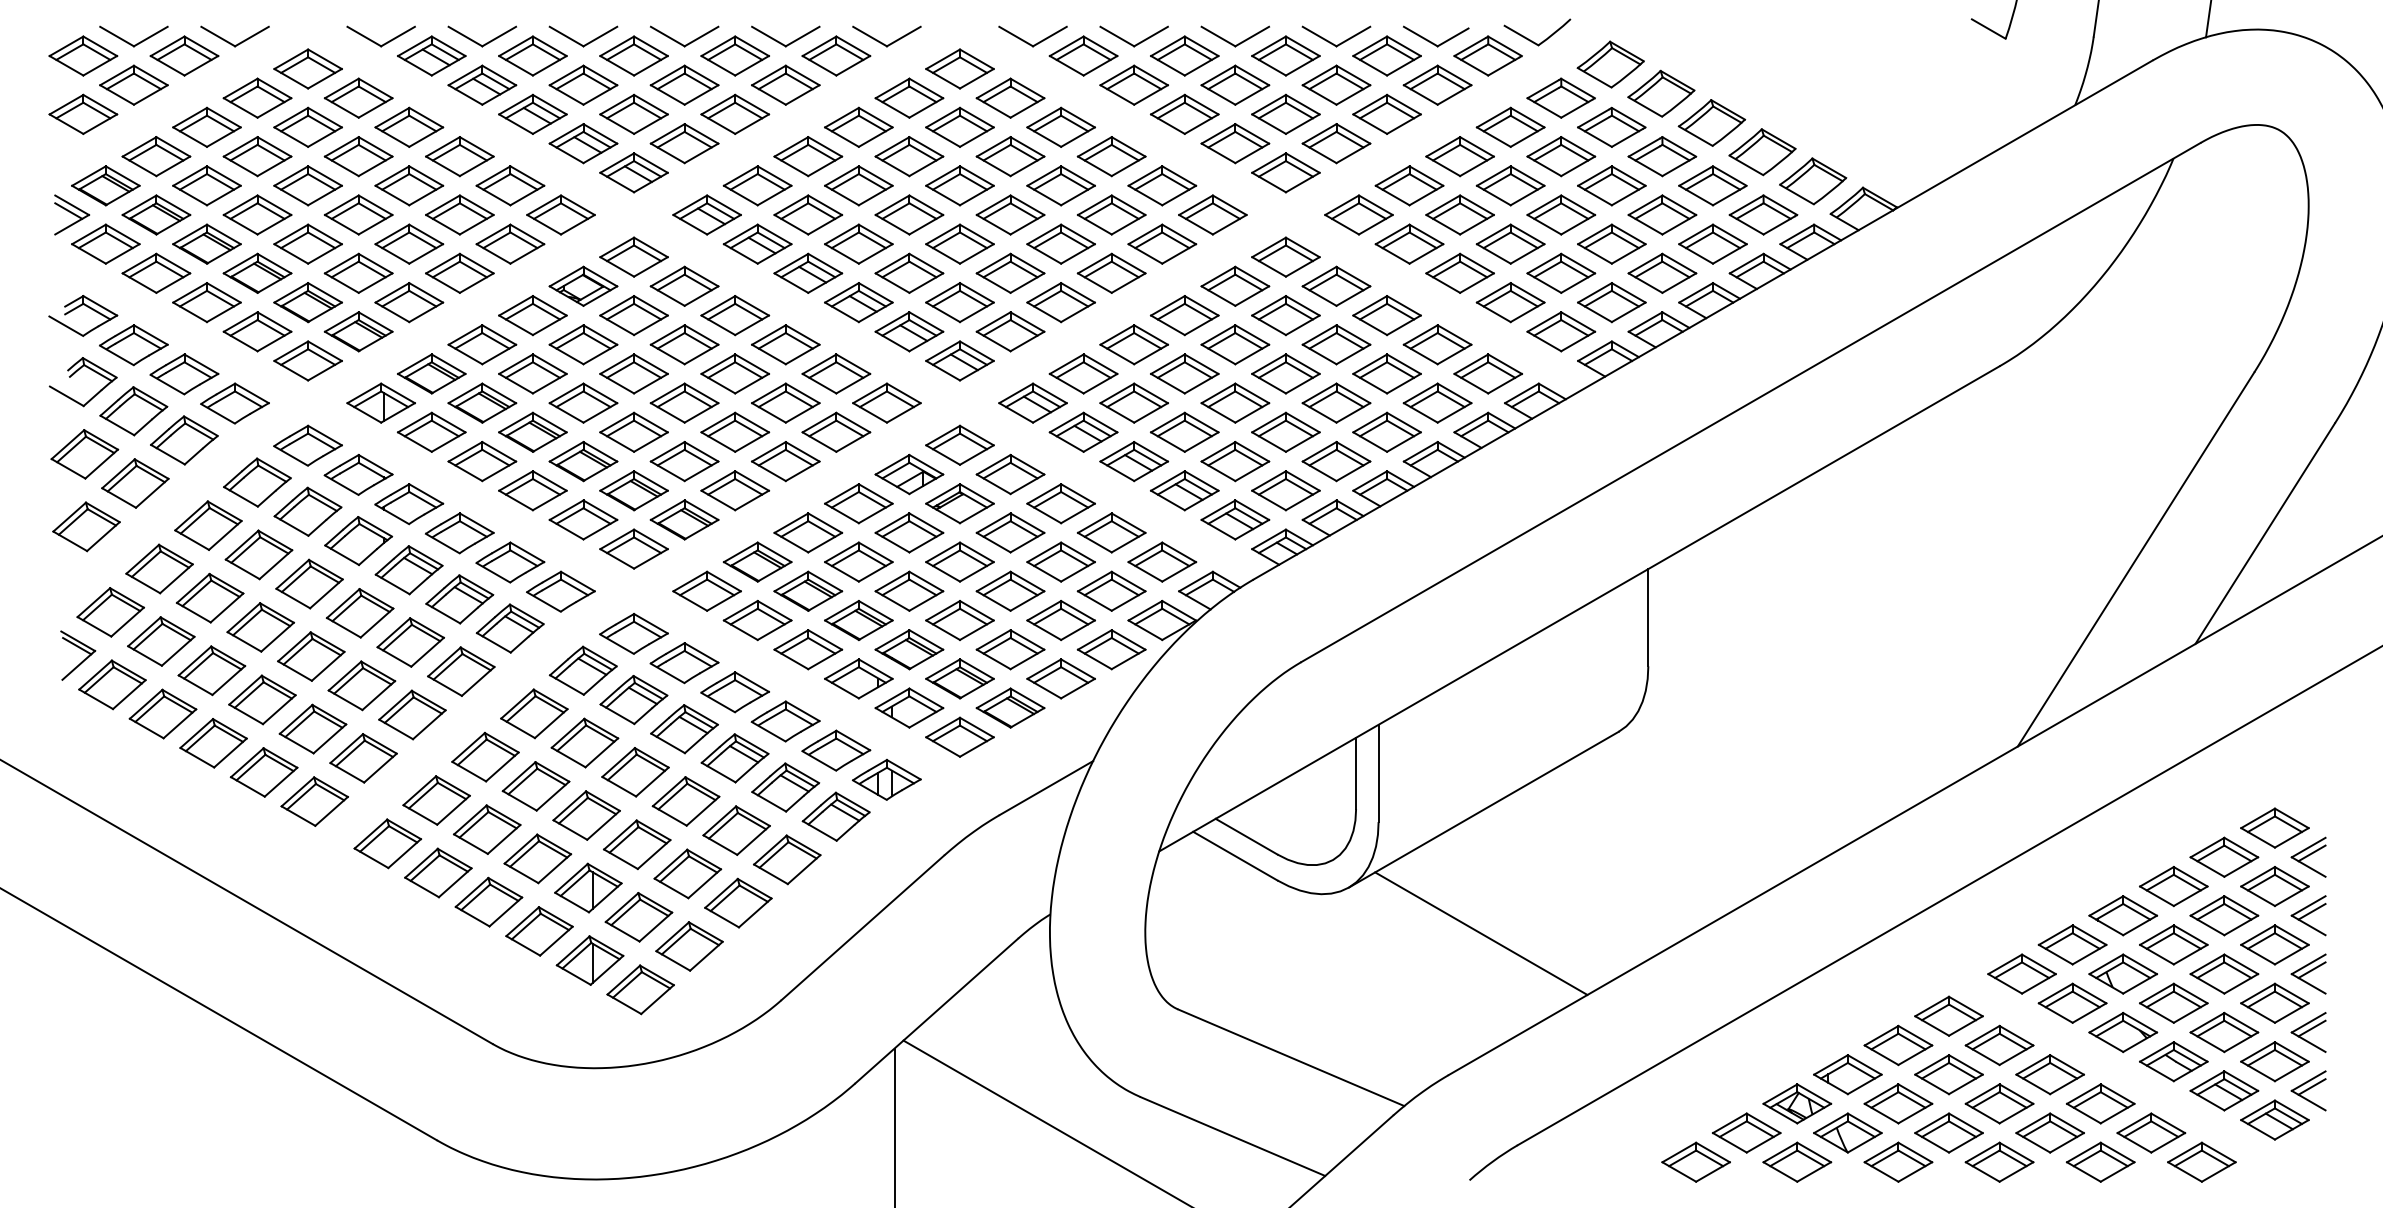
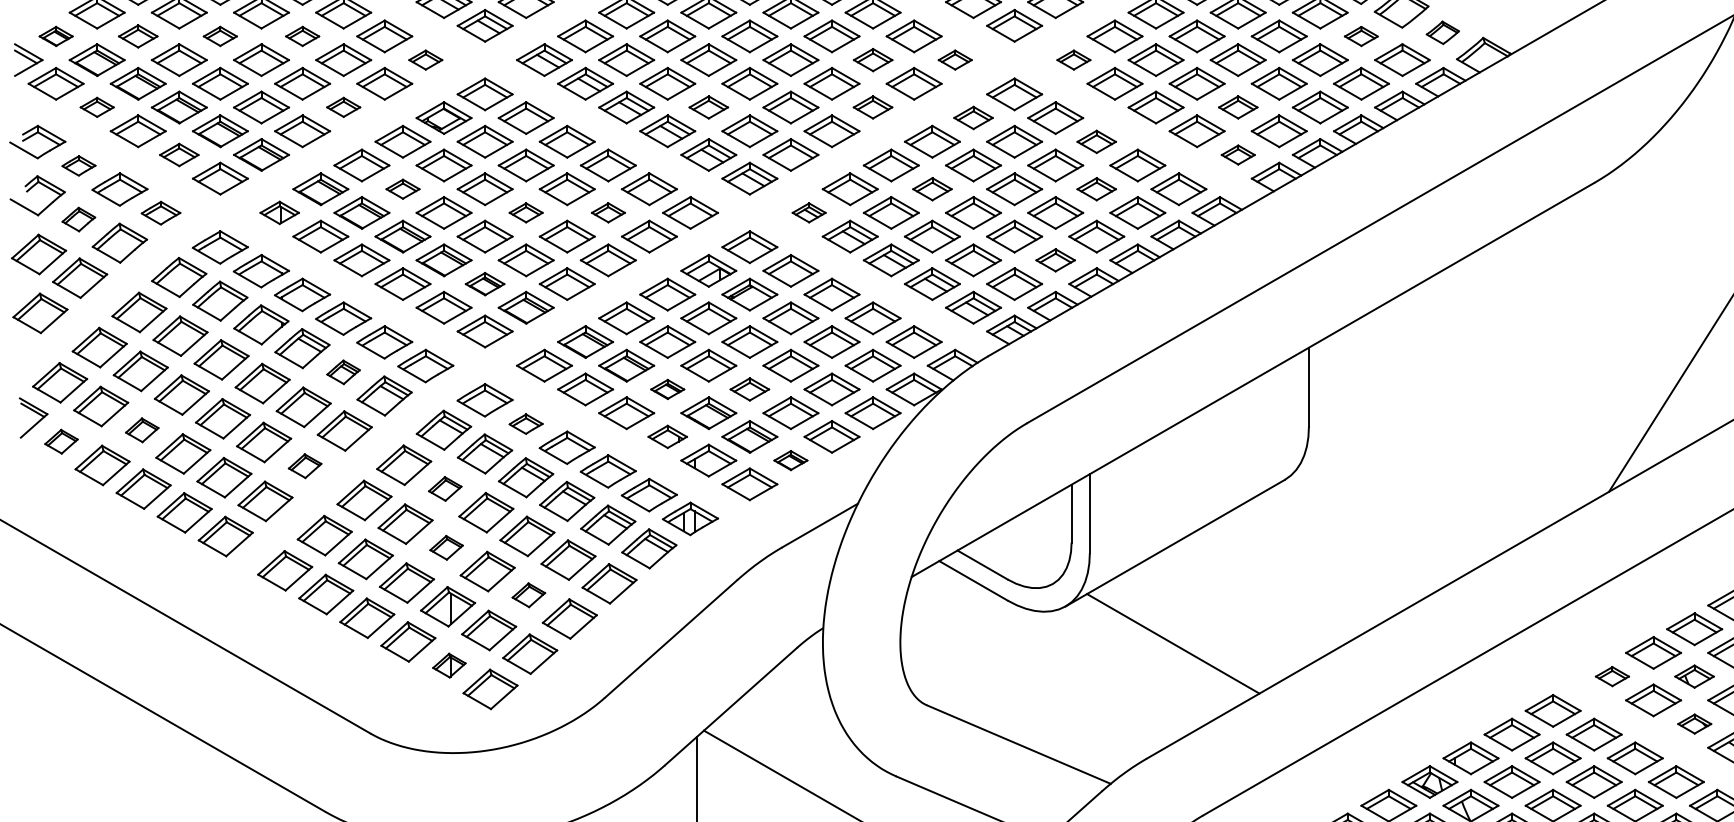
part: (1813, 181) -> (1443, 32), size x0.6
part: (105, 185) -> (55, 36), size x0.6
part: (206, 185) -> (137, 36), size x0.7
part: (307, 185) -> (219, 36), size x0.6
part: (409, 185) -> (302, 36), size x0.6
part: (1712, 185) -> (1361, 36), size x0.6
part: (560, 214) -> (425, 59), size x0.6
part: (1111, 214) -> (872, 59), size x0.7
part: (1212, 214) -> (954, 59), size x0.6
part: (1358, 214) -> (1073, 59), size x0.6
part: (156, 272) -> (97, 106), size x0.6
part: (459, 272) -> (343, 106), size x0.6
part: (909, 272) -> (708, 106), size x0.7
part: (1111, 272) -> (872, 106), size x0.7
part: (1561, 272) -> (1238, 106), size x0.7
part: (1235, 285) -> (973, 117), size x0.7
part: (1386, 315) -> (1096, 141), size x0.7
part: (257, 331) -> (179, 154), size x0.7
part: (1561, 331) -> (1238, 154), size x0.6
part: (133, 345) -> (78, 166), size x0.6
part: (532, 373) -> (402, 188), size x0.6
part: (1184, 373) -> (932, 188), size x0.7
part: (1386, 373) -> (1096, 188), size x0.7
part: (380, 402) -> (279, 212), size x0.7
part: (684, 402) -> (526, 212), size x0.6
part: (785, 402) -> (608, 212), size x0.6
part: (1032, 402) -> (808, 212), size x0.6
part: (234, 403) -> (160, 213), size x0.7
part: (133, 411) -> (78, 219), size x0.6
part: (1336, 461) -> (1055, 260), size x0.7
part: (633, 490) -> (484, 283), size x0.7
part: (459, 599) -> (343, 372), size x0.6
part: (858, 620) -> (667, 389), size x0.6
part: (959, 620) -> (749, 389), size x0.7
part: (684, 663) -> (526, 424), size x0.6
part: (211, 670) -> (141, 430), size x0.6
part: (858, 678) -> (667, 436), size x0.7
part: (112, 684) -> (61, 441), size x0.6
part: (1010, 707) -> (790, 460), size x0.6
part: (412, 714) -> (305, 465), size x0.6
part: (584, 742) -> (444, 488), size x0.6
part: (586, 815) -> (446, 547), size x0.6
part: (687, 873) -> (528, 594), size x0.6
part: (589, 960) -> (448, 665), size x0.6
part: (2021, 973) -> (1612, 676), size x0.6
part: (2122, 973) -> (1694, 676), size x0.7
part: (2123, 1032) -> (1694, 724), size x0.6

